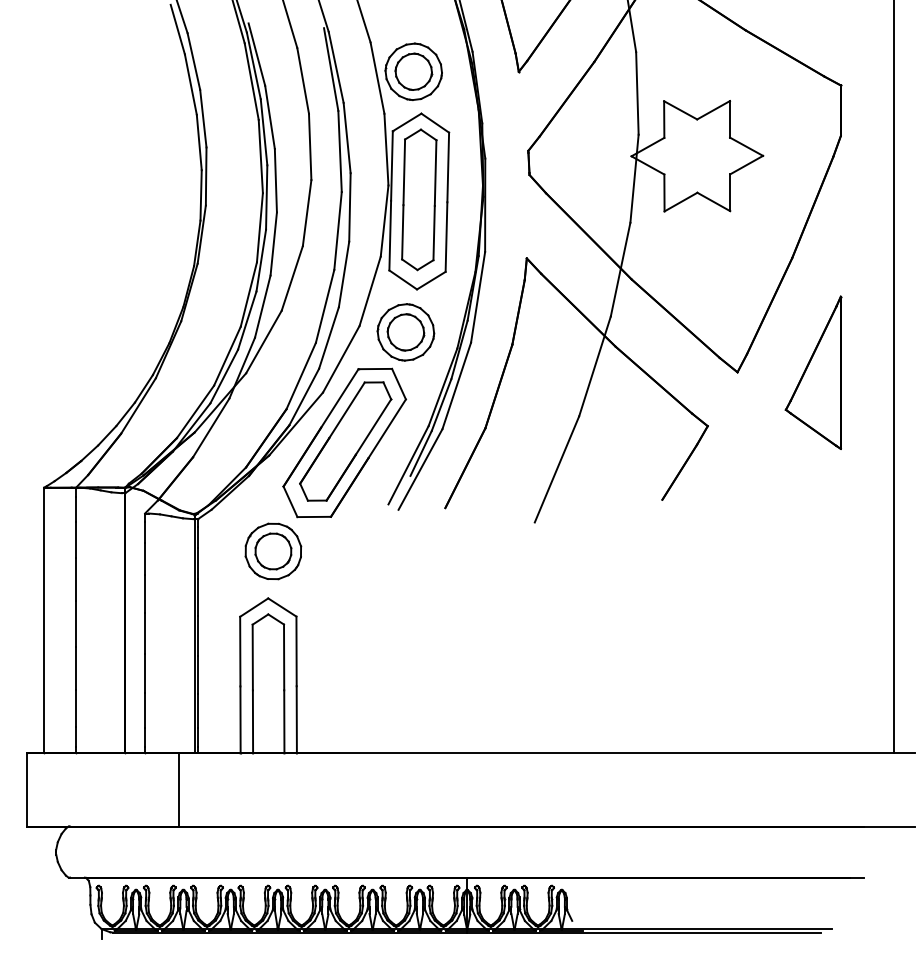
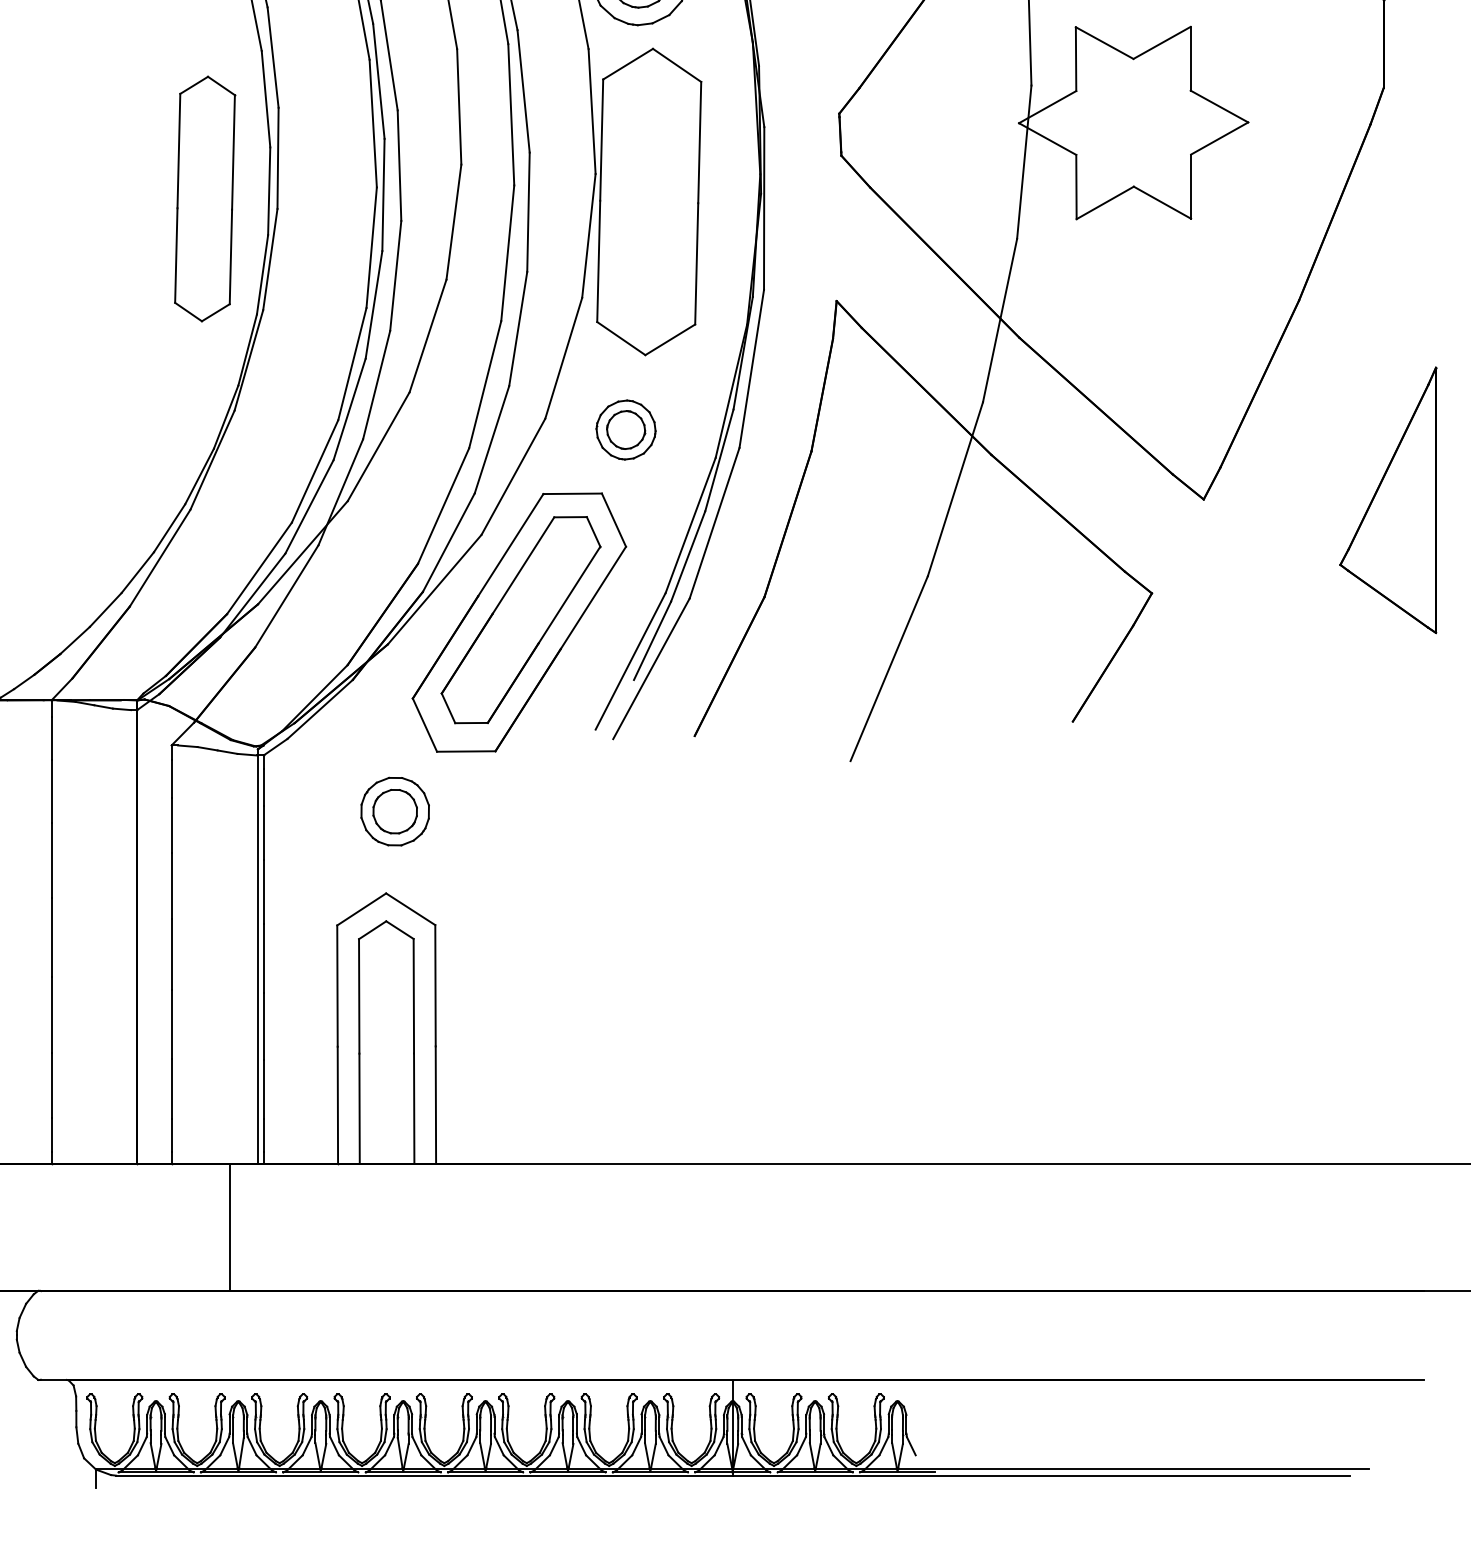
part: (419, 199) -> (205, 198), moved
part: (405, 332) -> (625, 430), size x0.6
part: (813, 372) -> (1388, 499), moved
part: (273, 551) -> (395, 811), size x0.7

